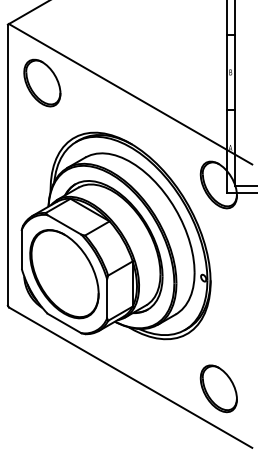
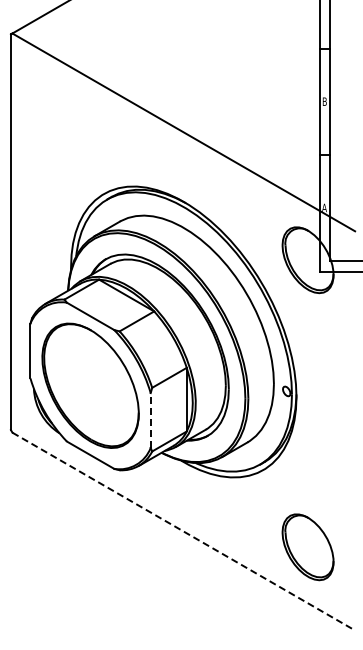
part: (42, 82) -> (59, 116), removed
line: (106, 298) -> (150, 420), solid -> dashed
line: (130, 377) -> (183, 531), solid -> dashed

